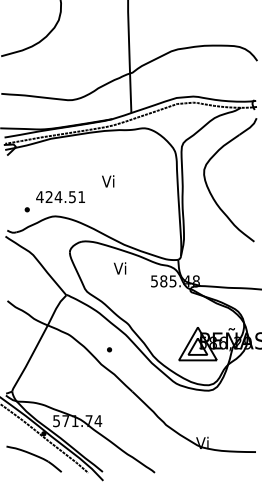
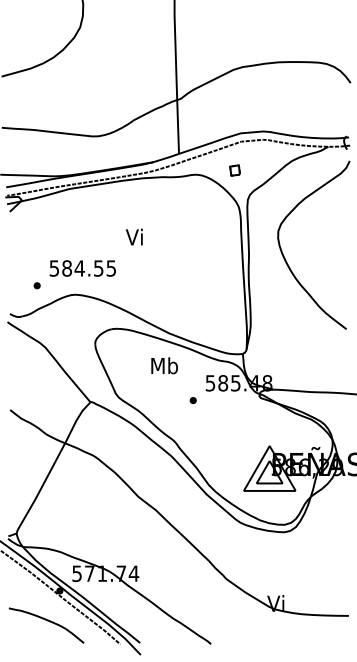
part: (172, 125) -> (234, 170), added
text: (107, 180) -> (133, 236), moved
text: (60, 197) -> (82, 268), 424.51 -> 584.55
text: (120, 268) -> (164, 365), Vi -> Mb
part: (108, 349) -> (192, 400), moved

